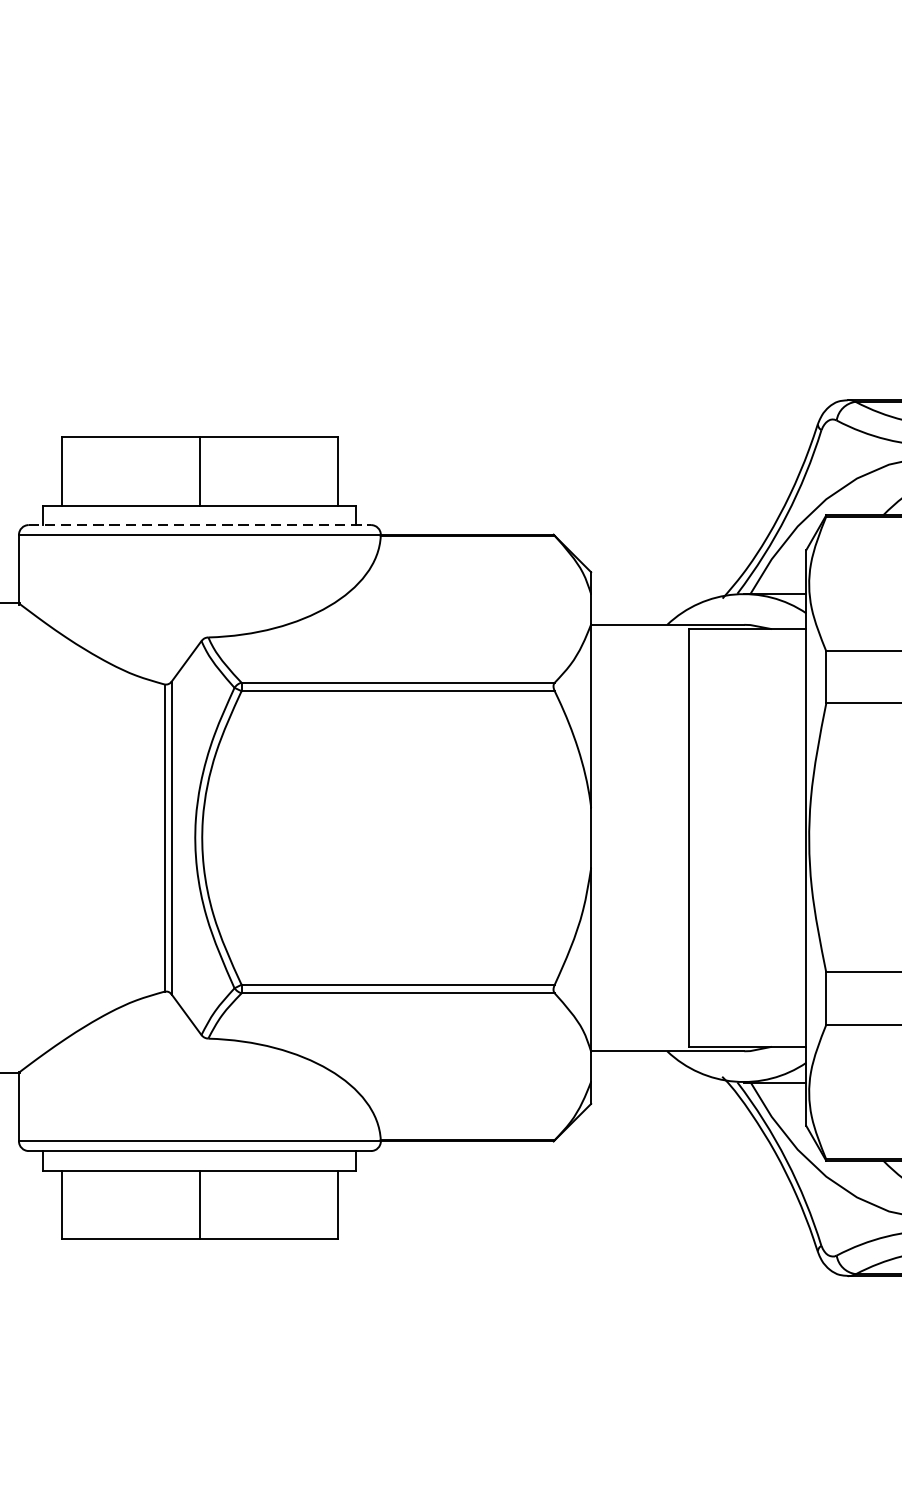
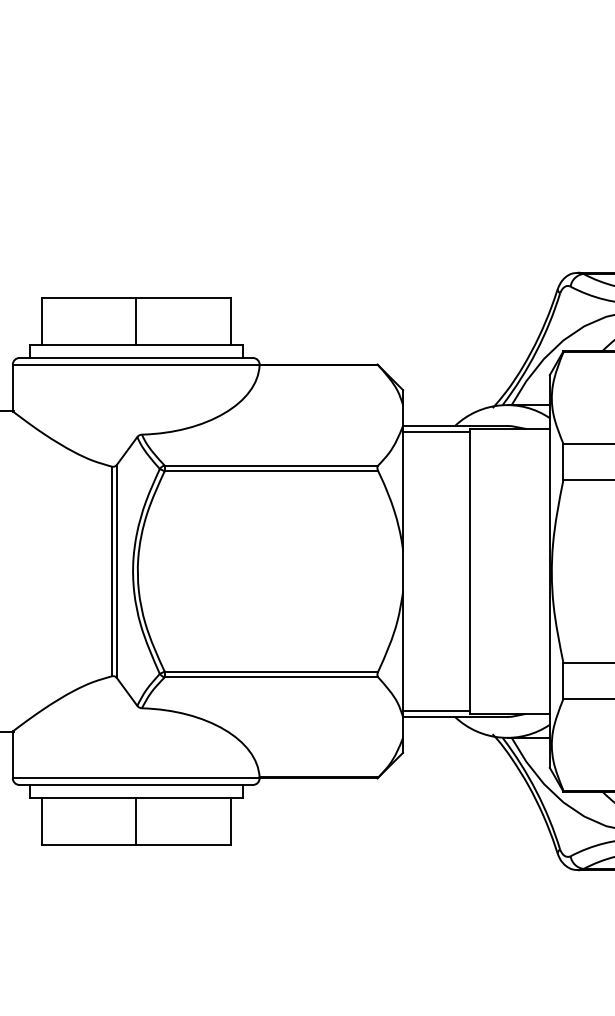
line: (200, 525) -> (136, 358), dashed -> solid
line: (640, 632) -> (436, 431), added
line: (640, 1043) -> (436, 711), added

